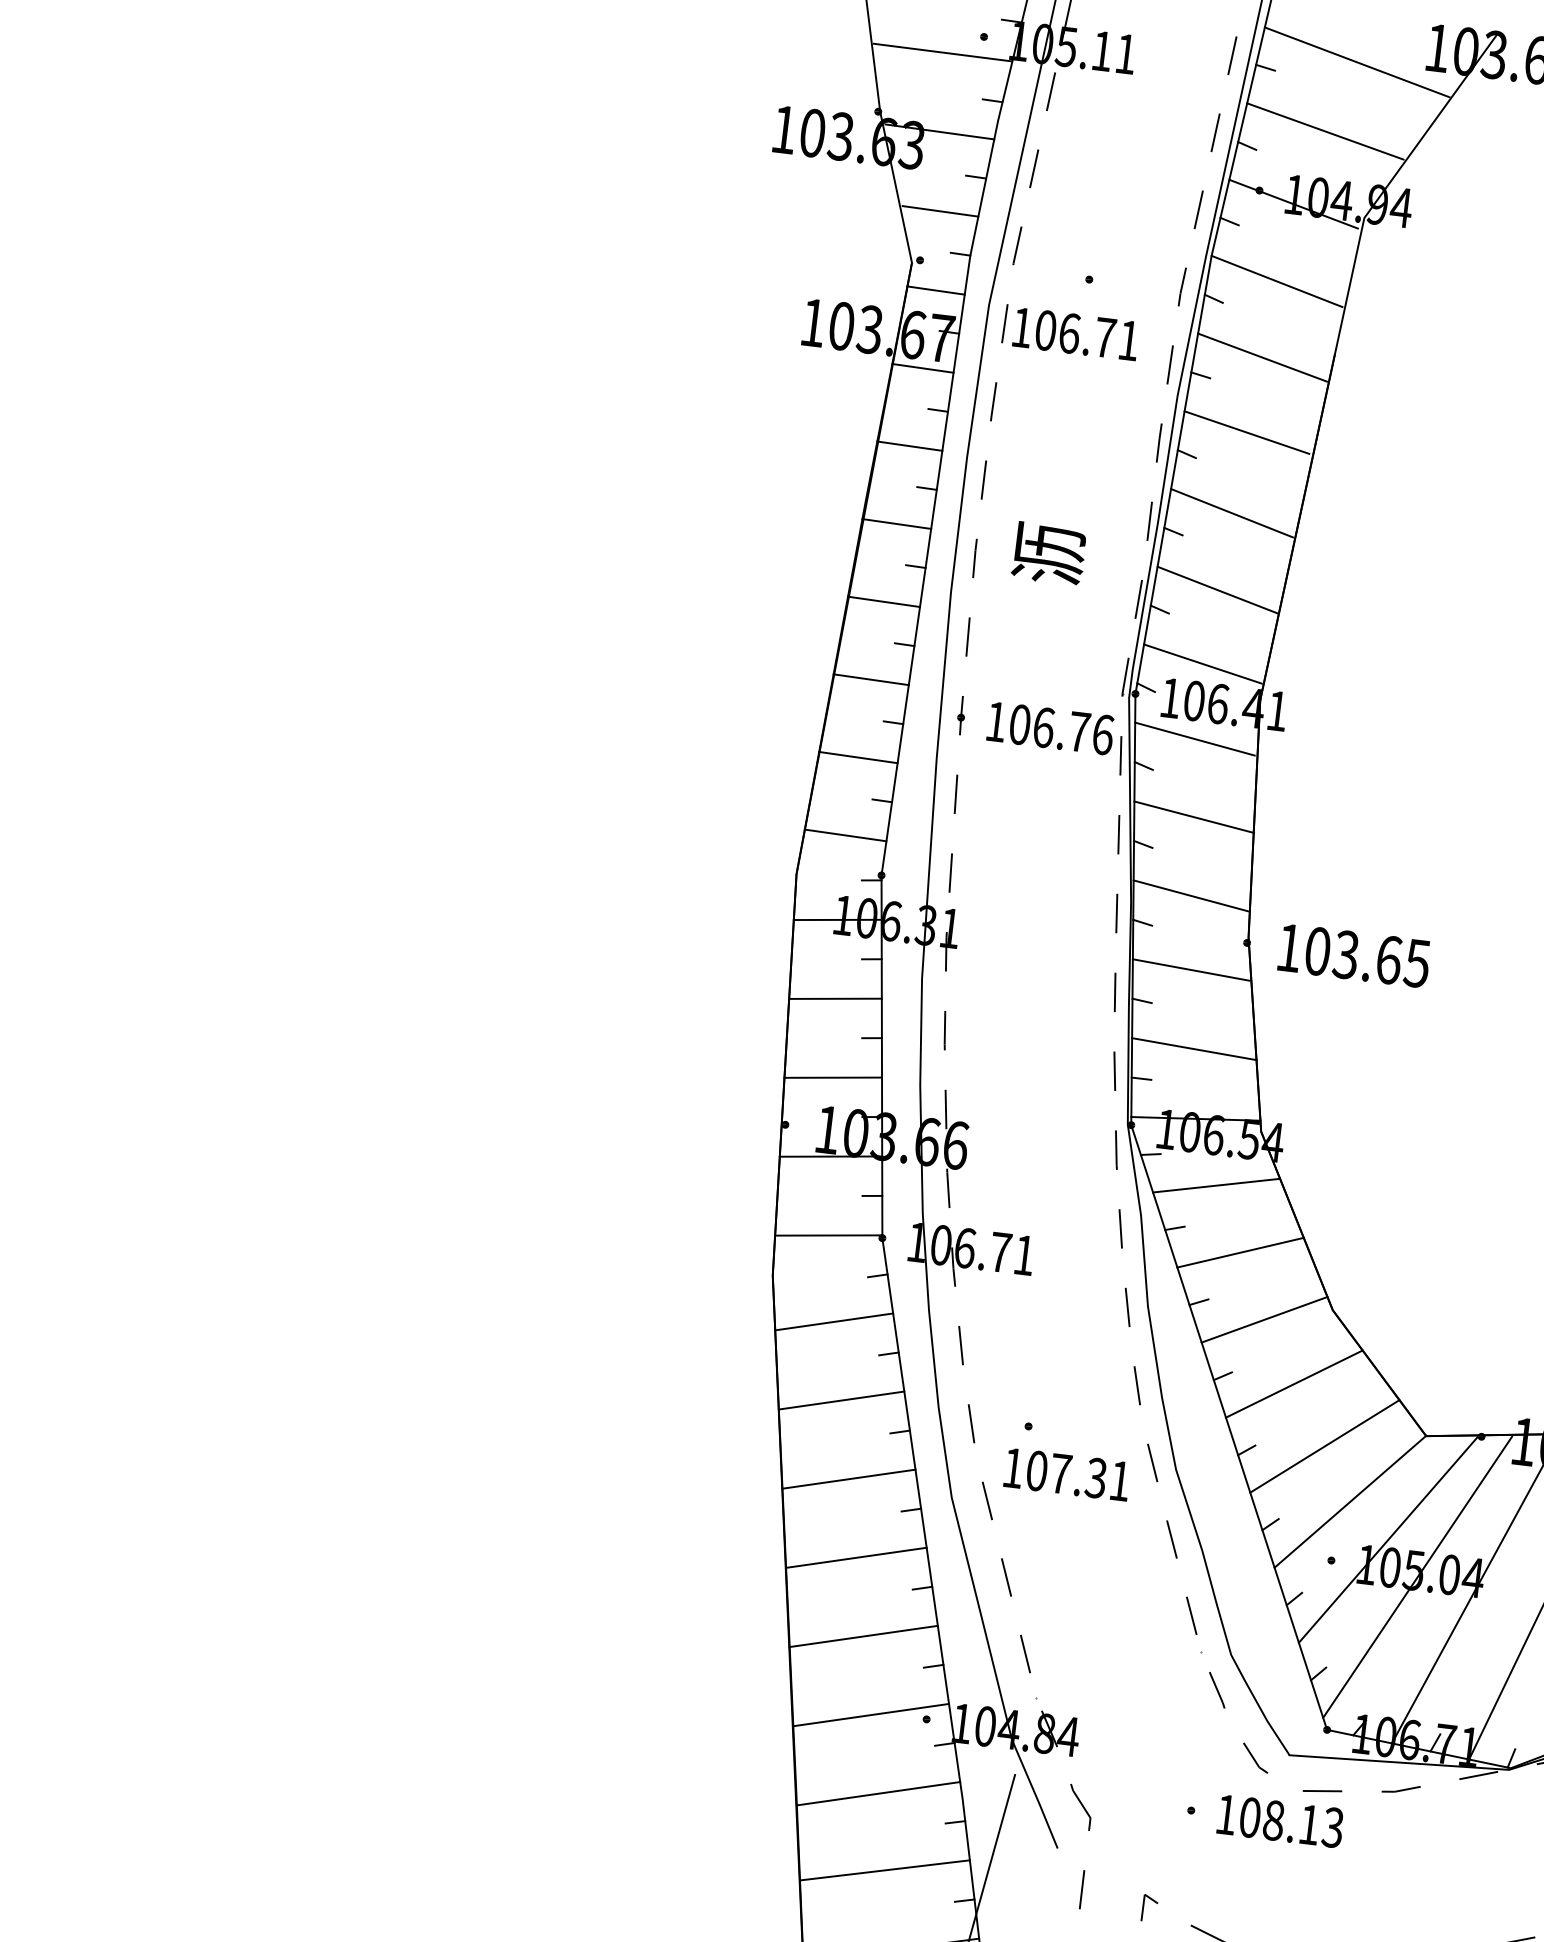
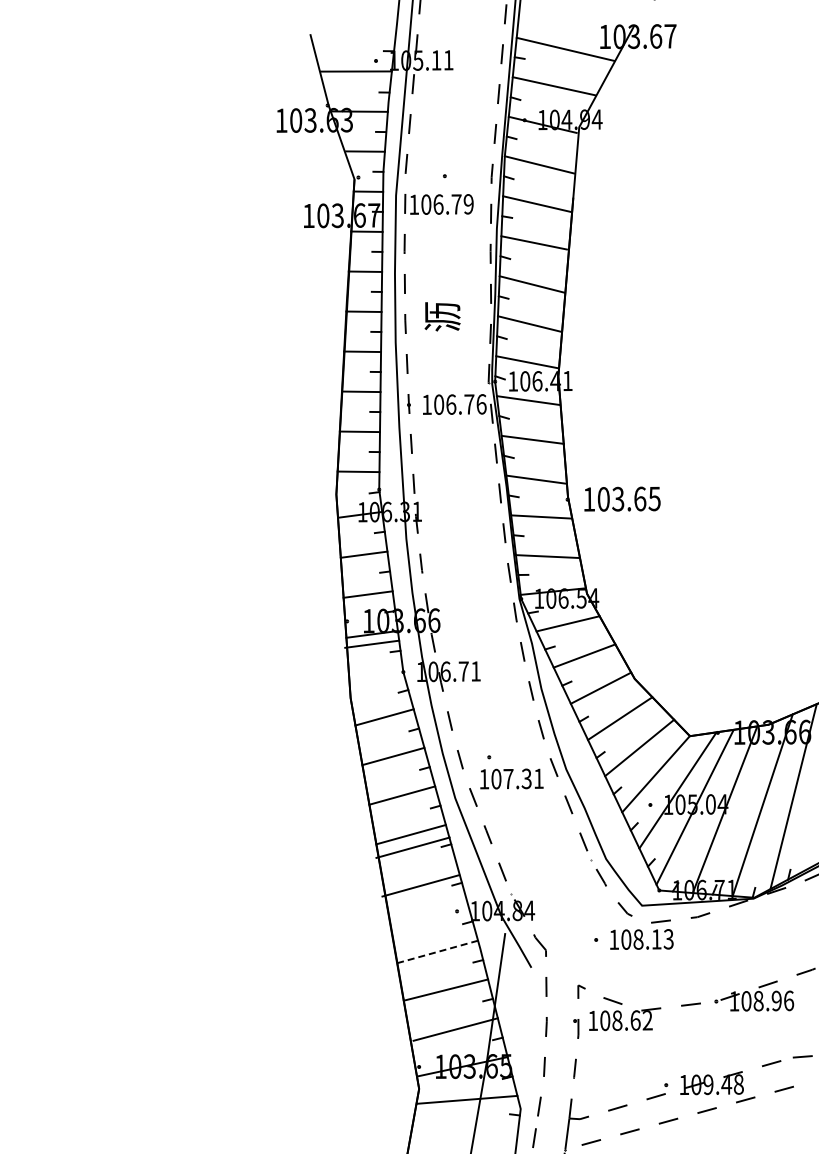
text: (1128, 340) -> (468, 204), 106.71 -> 106.79
line: (829, 1234) -> (372, 643), moved
line: (862, 1635) -> (412, 847), moved
line: (870, 1714) -> (420, 885), moved
line: (878, 1792) -> (437, 951), solid -> dashed

